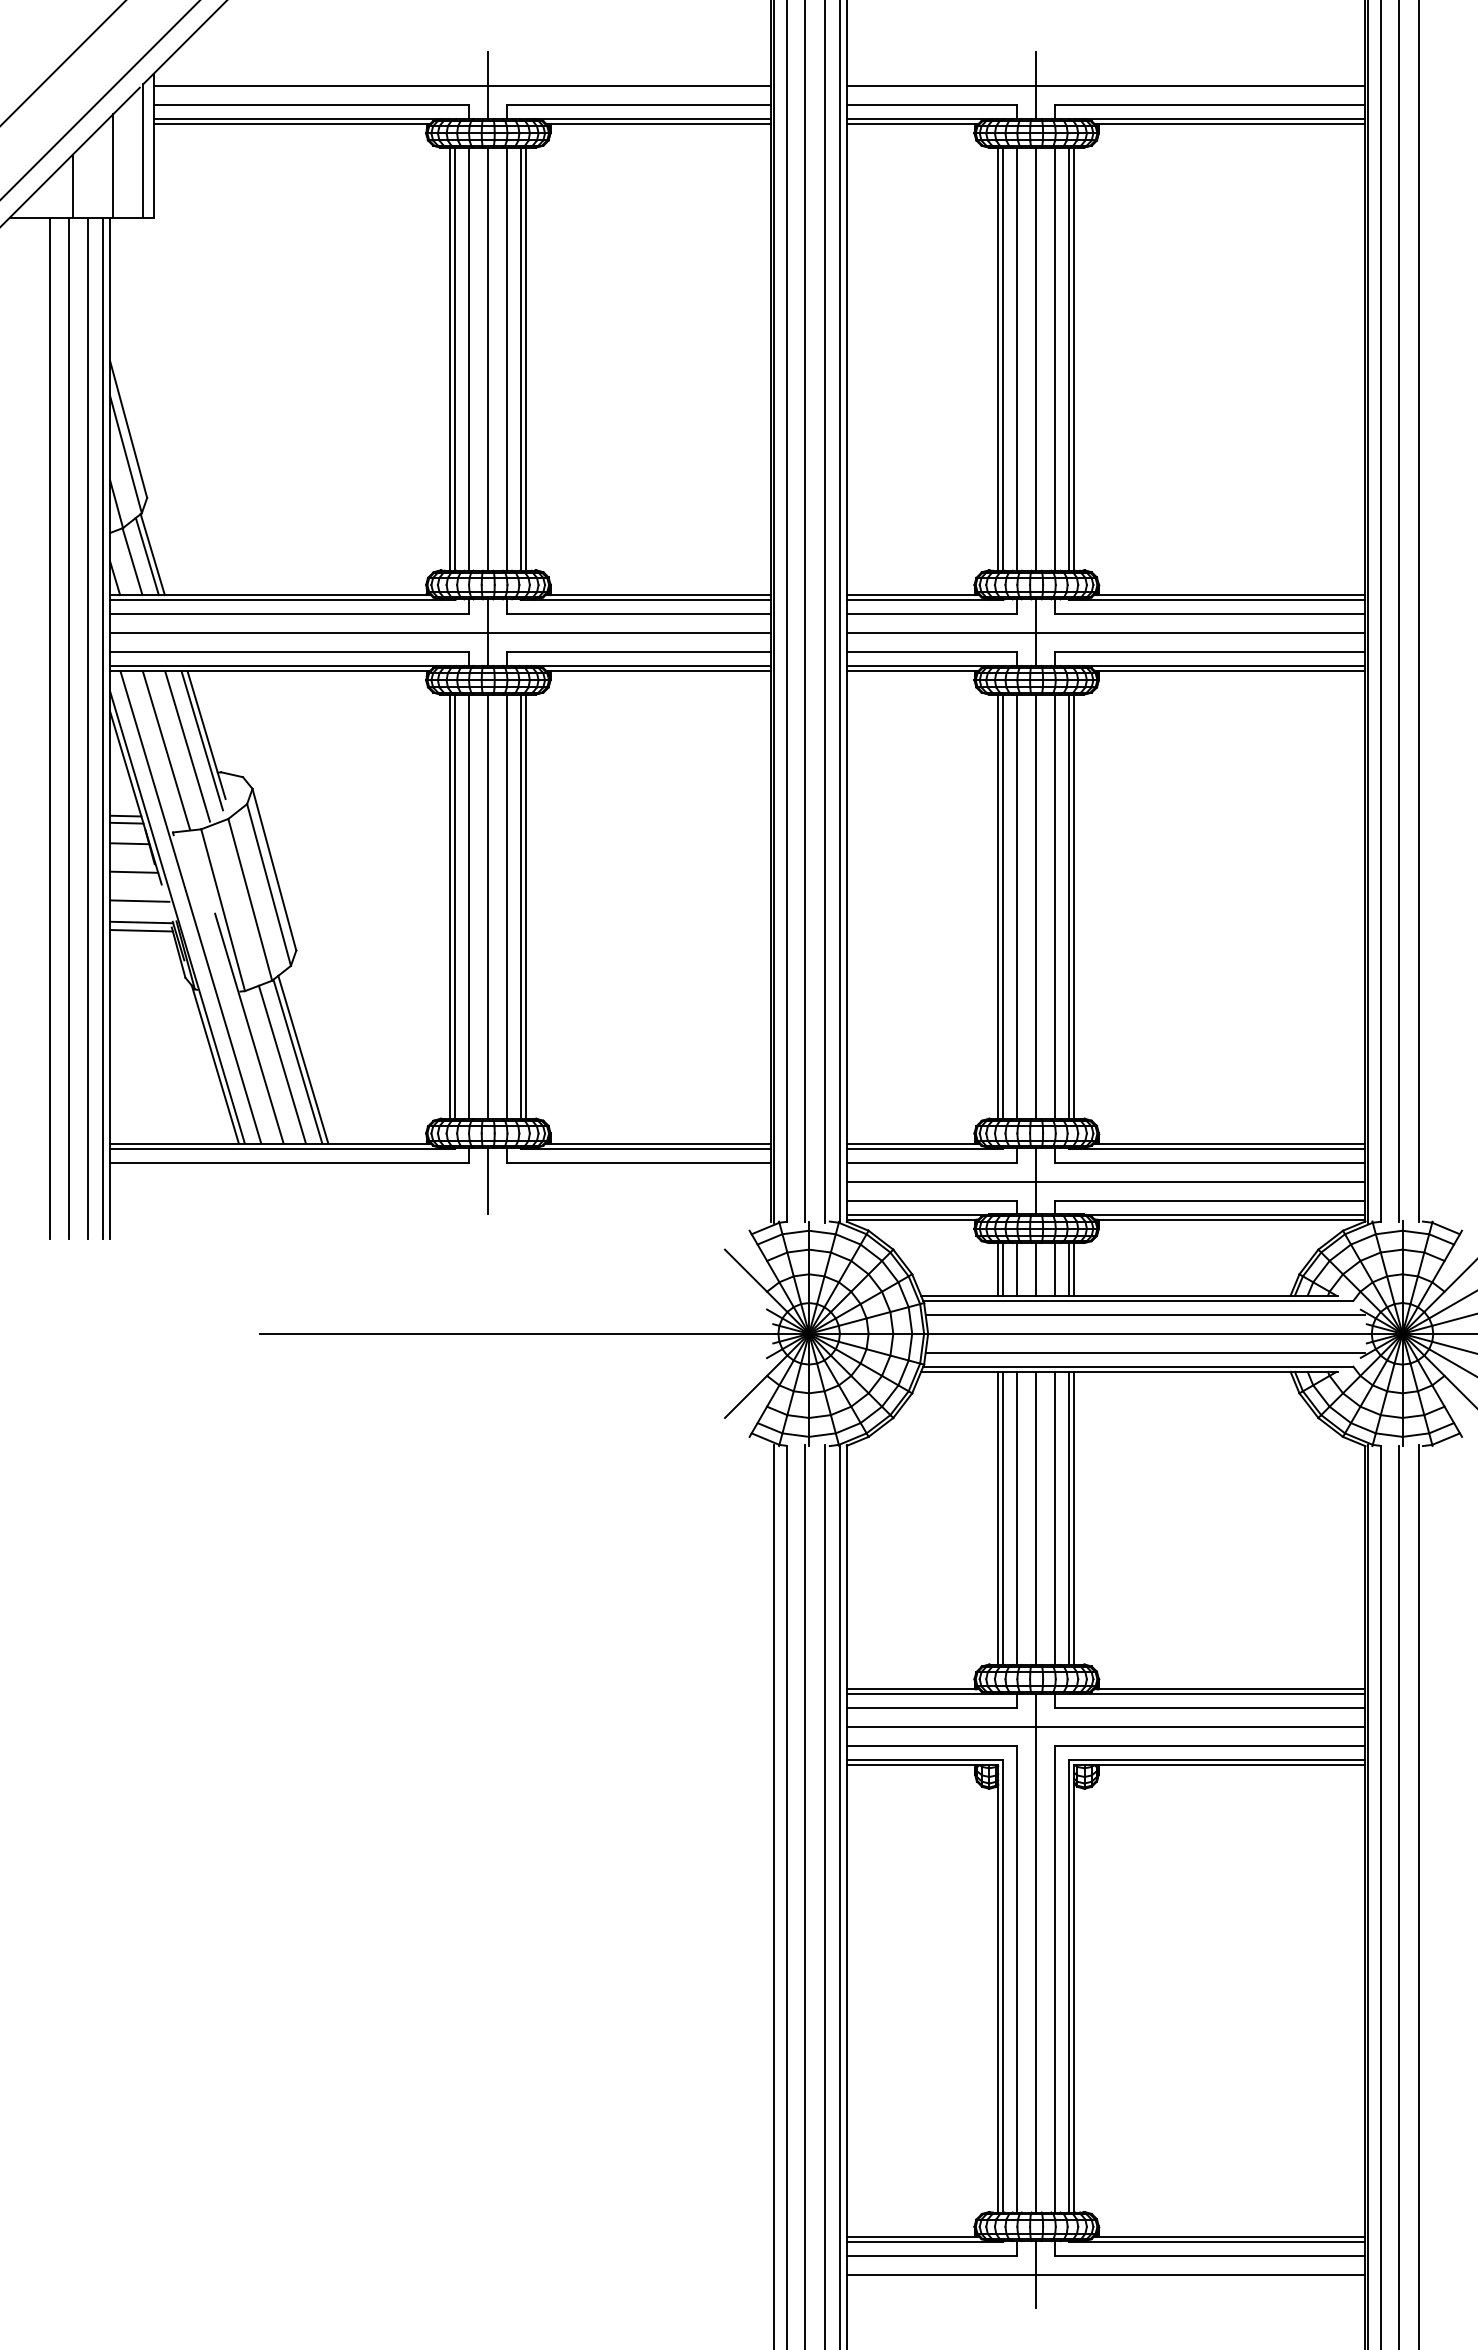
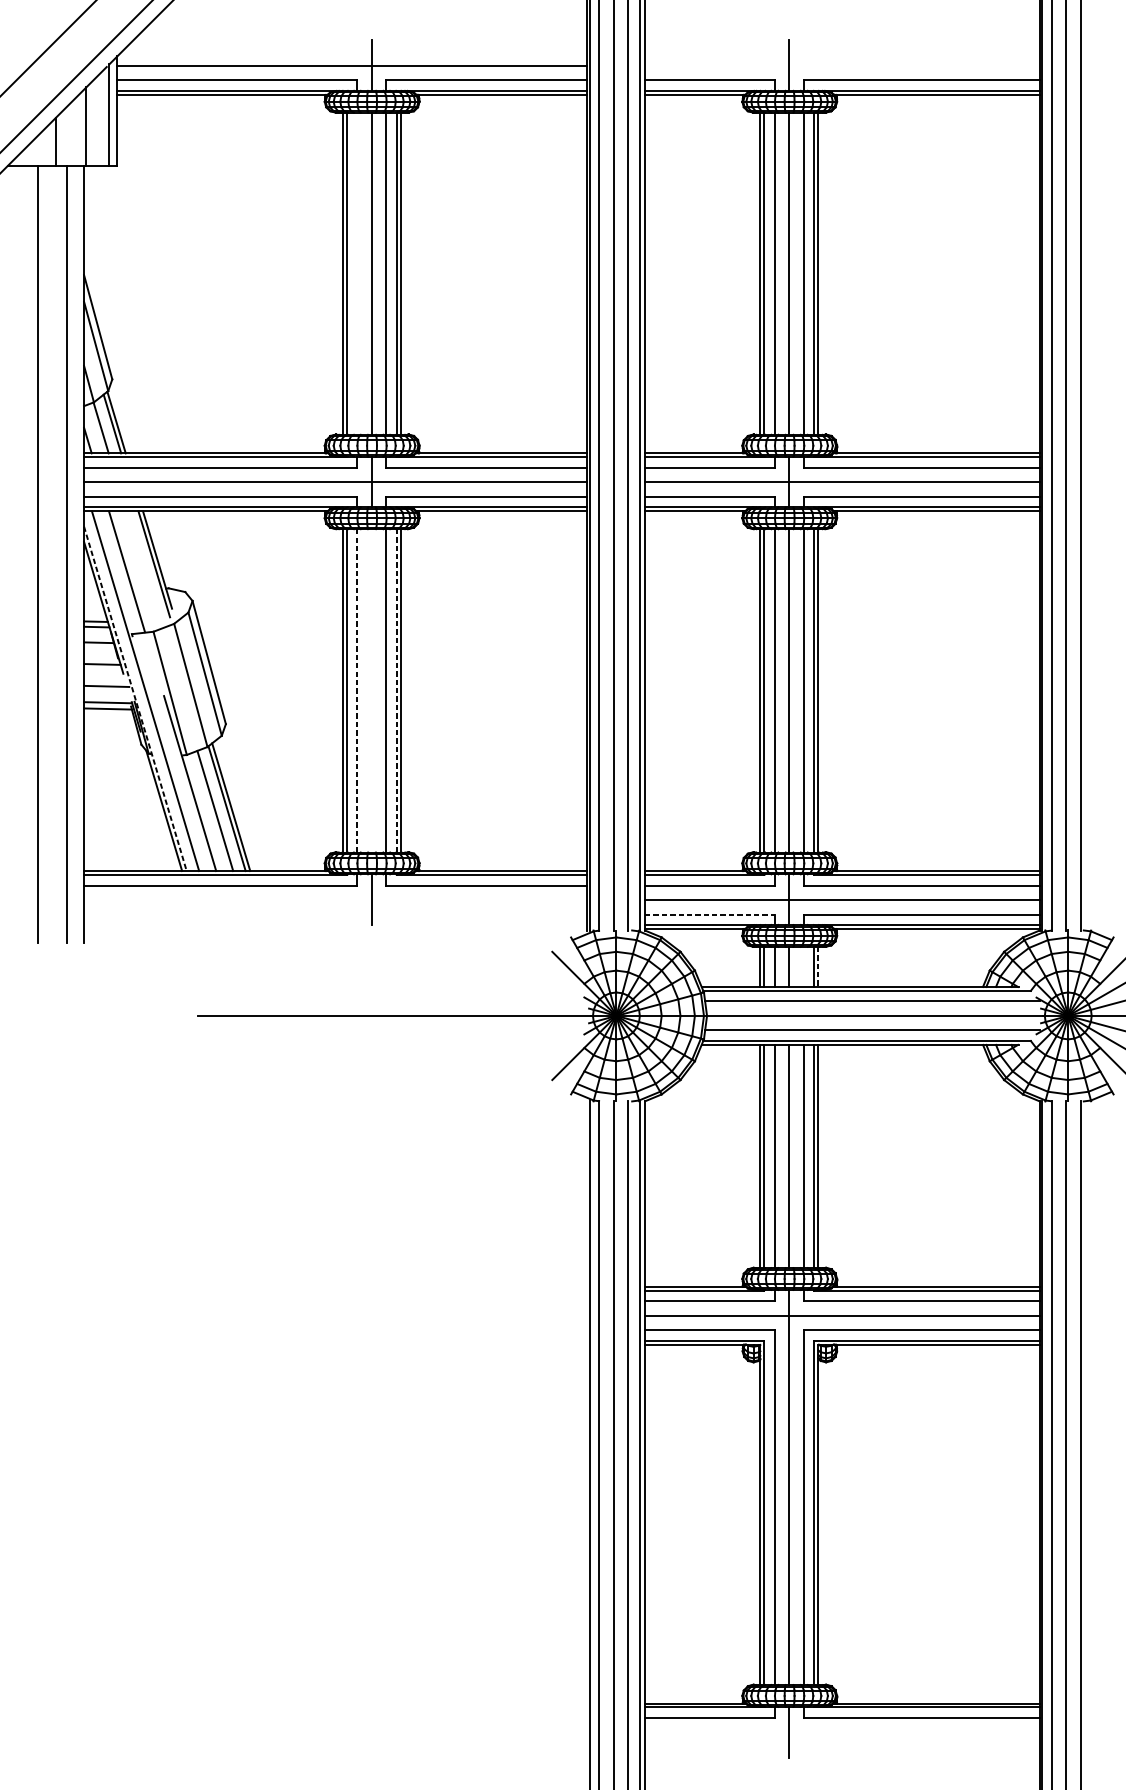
line: (1105, 86) -> (842, 66), removed
line: (468, 358) -> (357, 273), removed
line: (68, 727) -> (52, 554), removed
line: (103, 727) -> (79, 554), removed
line: (187, 746) -> (143, 568), removed
line: (487, 906) -> (371, 690), removed
line: (520, 906) -> (396, 690), solid -> dashed
line: (468, 907) -> (357, 691), solid -> dashed
line: (177, 917) -> (135, 698), solid -> dashed
line: (932, 1200) -> (710, 914), solid -> dashed
line: (1055, 1269) -> (804, 966), removed
line: (1074, 1269) -> (818, 966), solid -> dashed
line: (1105, 2274) -> (842, 1732), removed

